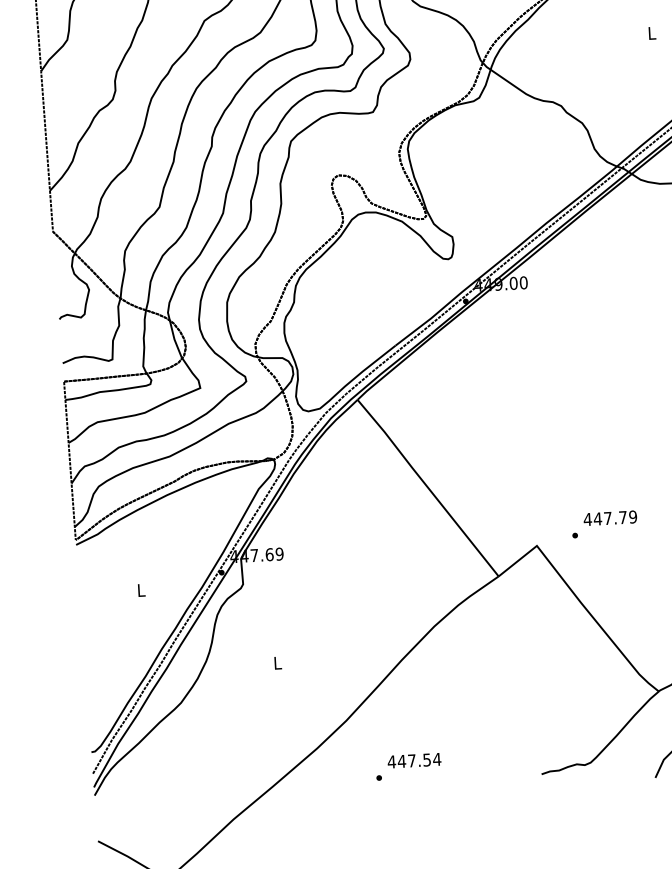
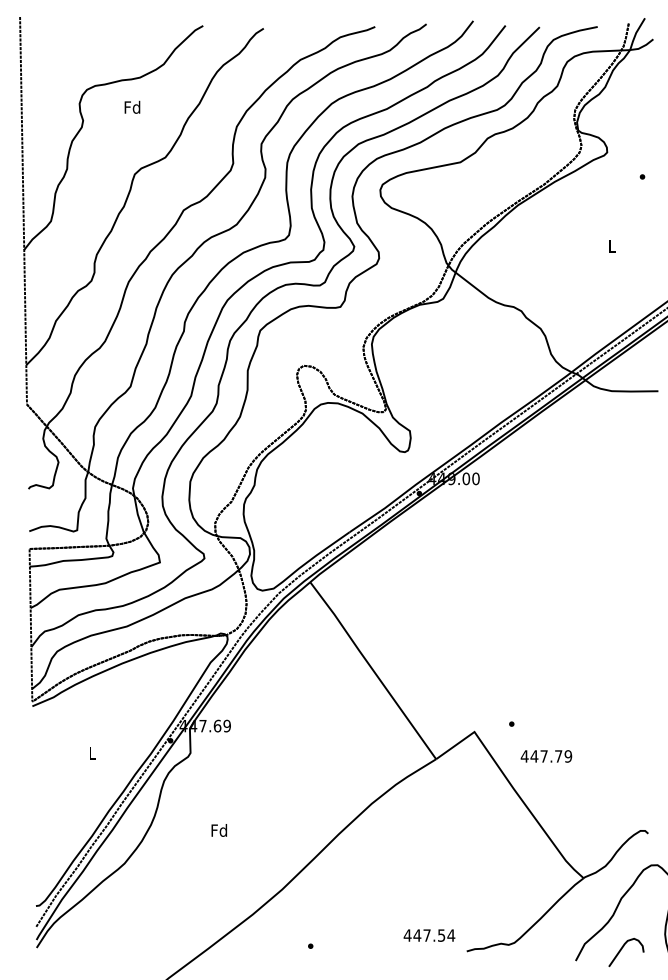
text: (610, 518) -> (546, 756), moved
text: (277, 663) -> (219, 830), L -> Fd
text: (414, 760) -> (429, 935), moved

